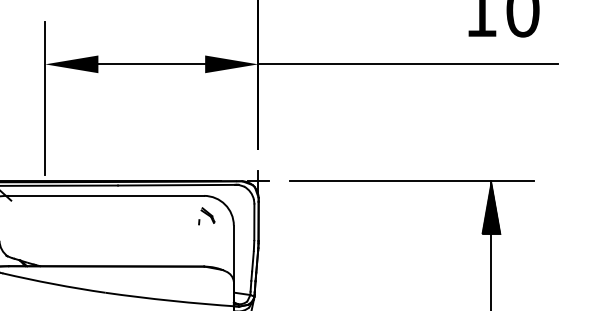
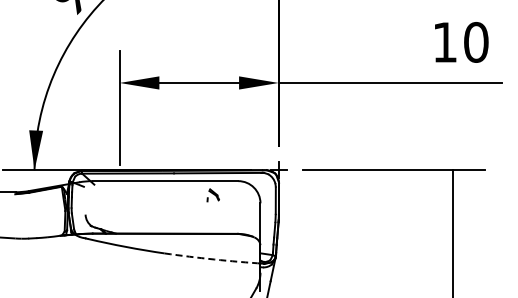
hatch: (491, 207) -> (452, 189), removed
part: (205, 216) -> (212, 195), moved
arc: (172, 300) -> (214, 259), solid -> dashed

